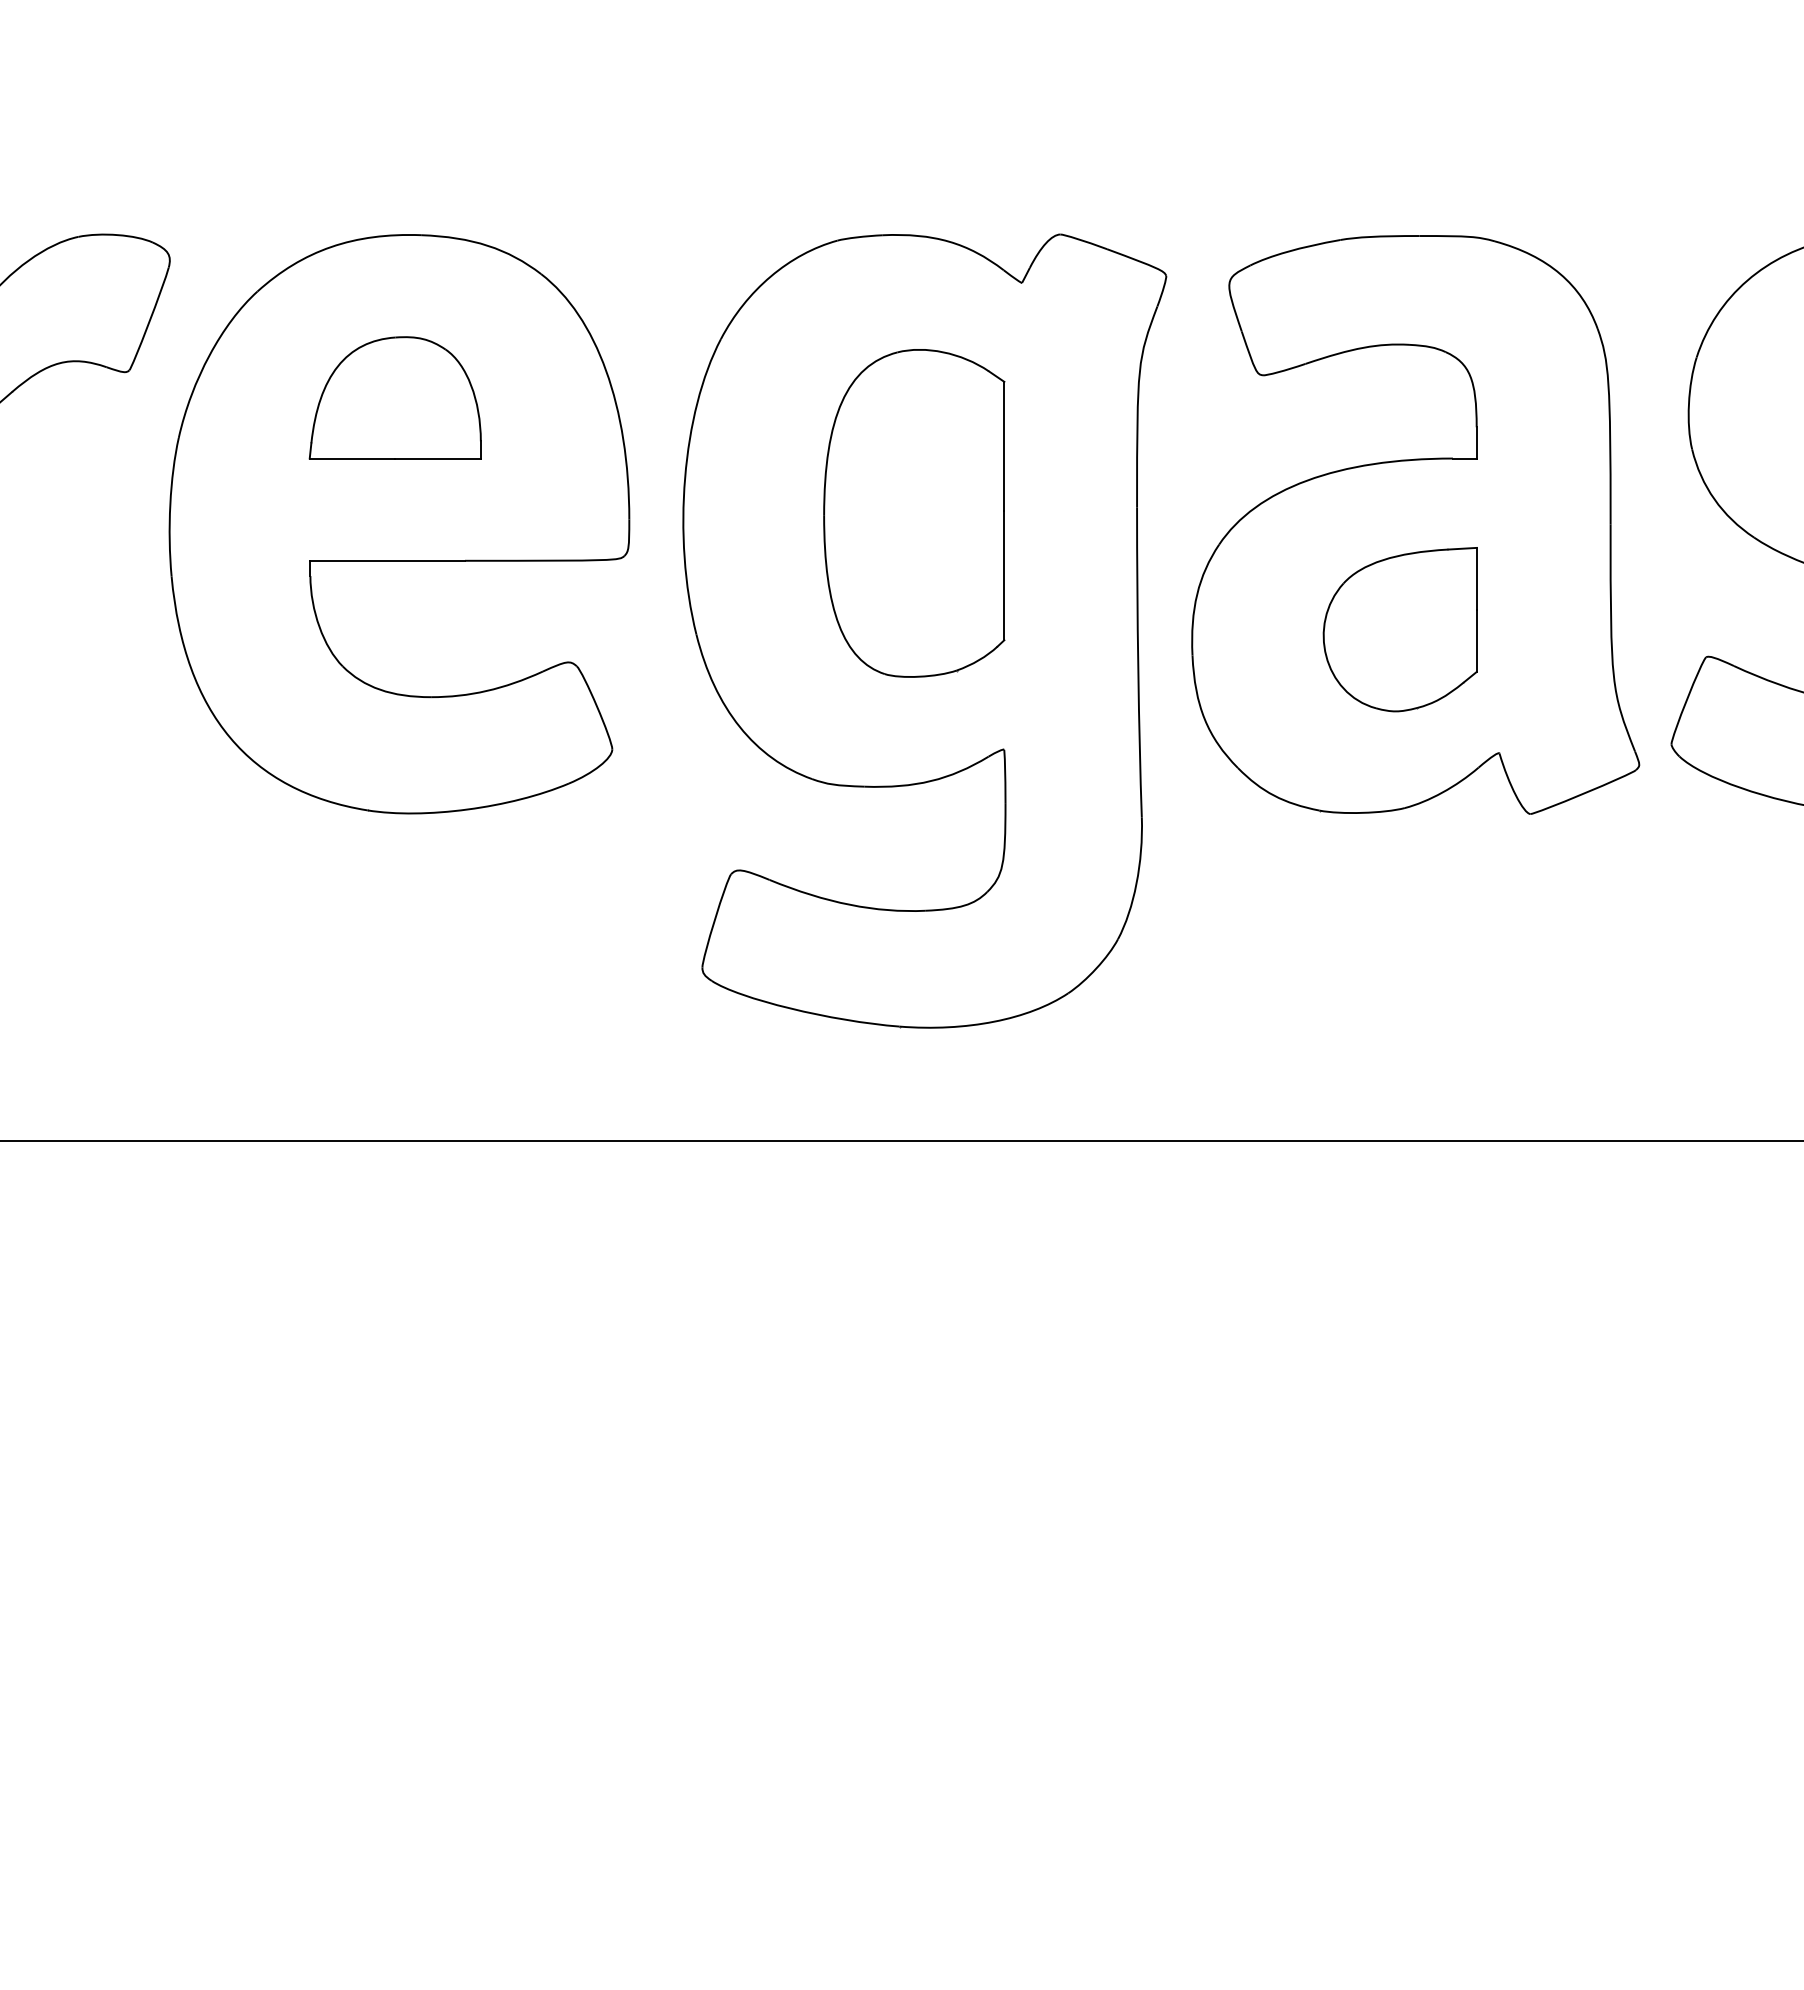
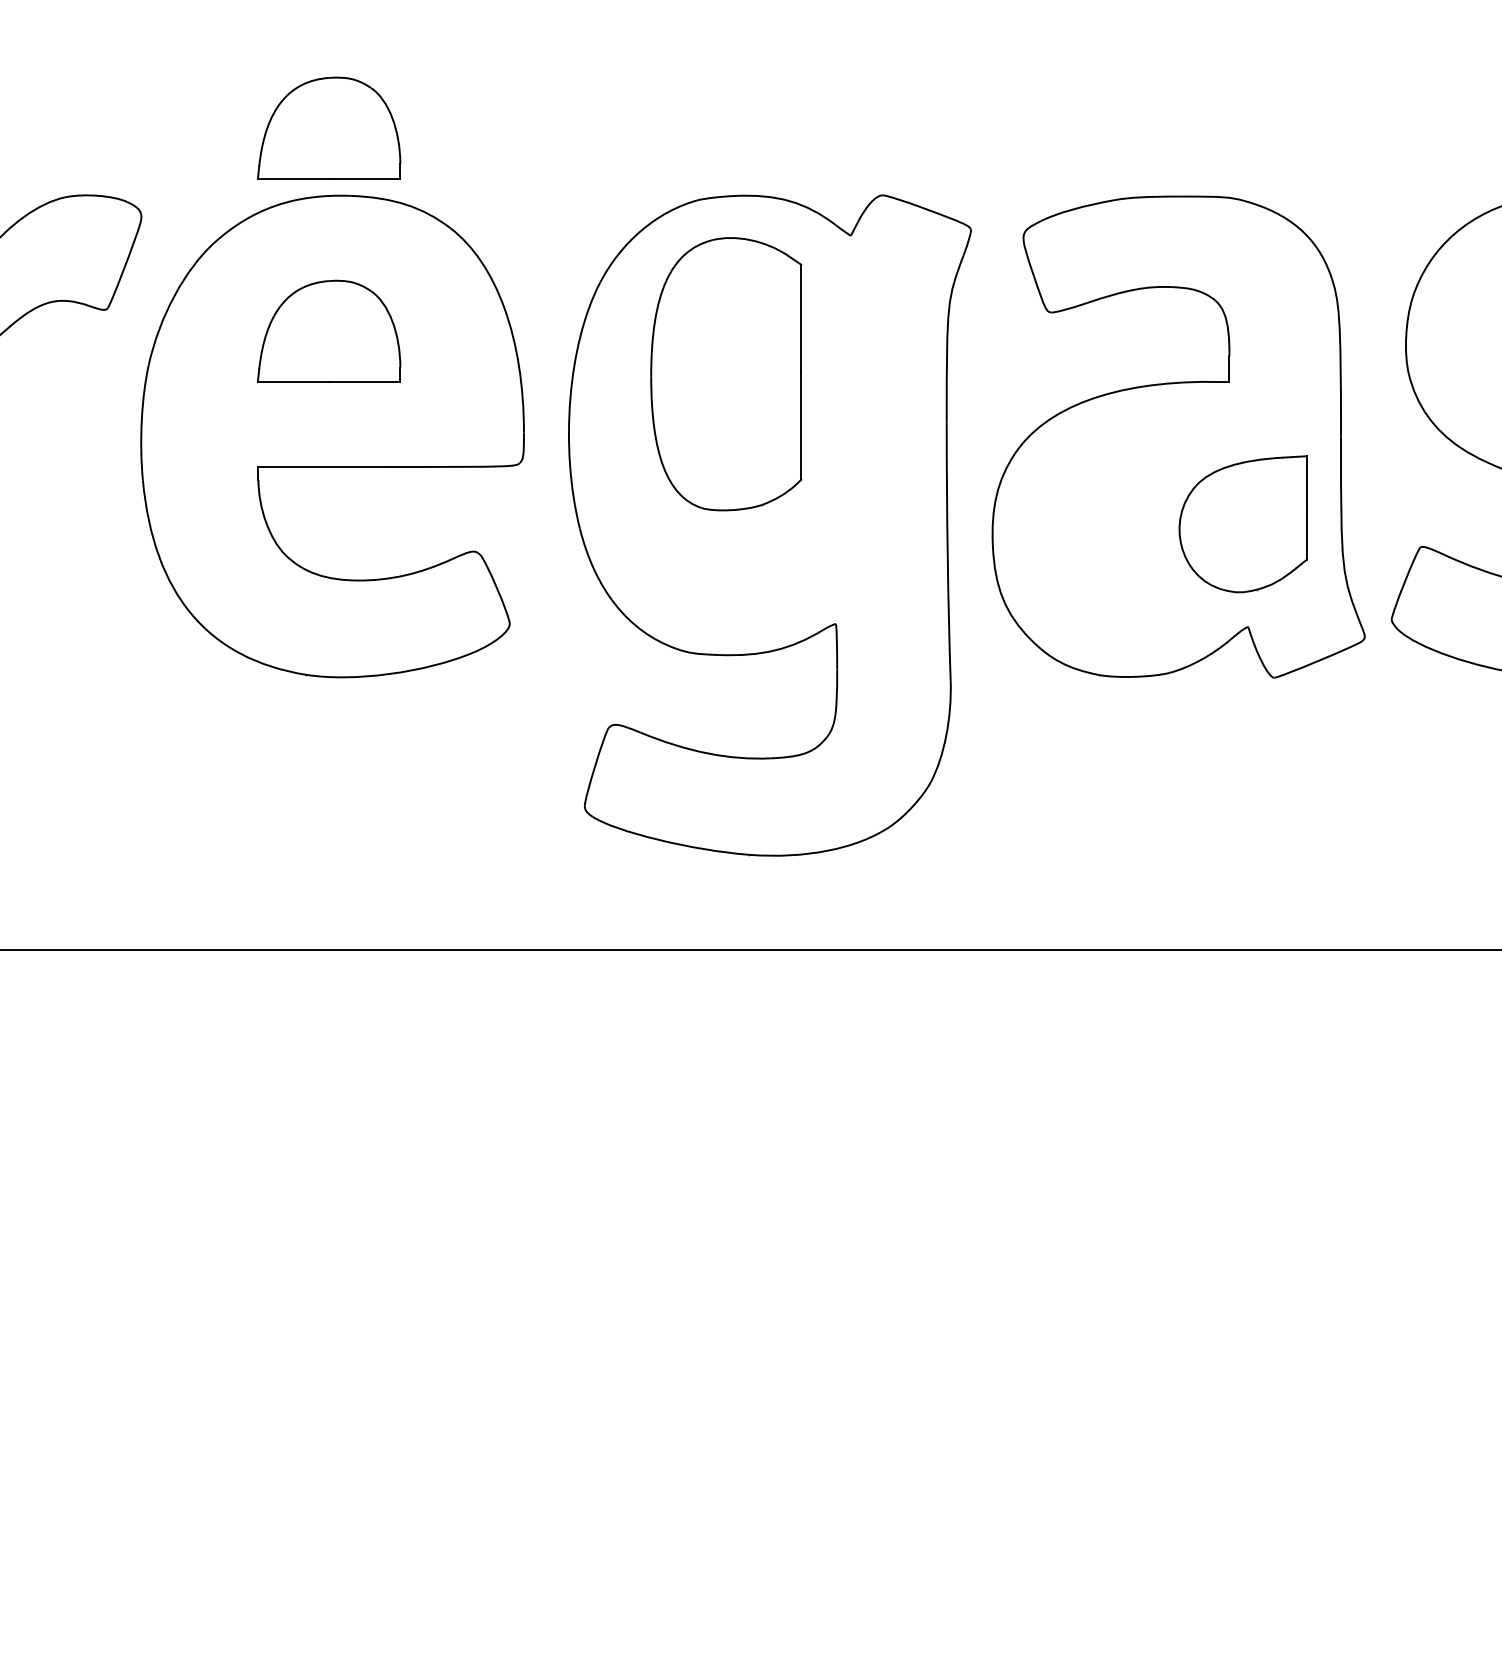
part: (394, 153) -> (328, 127), added
part: (914, 513) -> (726, 374), moved
part: (1399, 629) -> (1242, 524), moved

